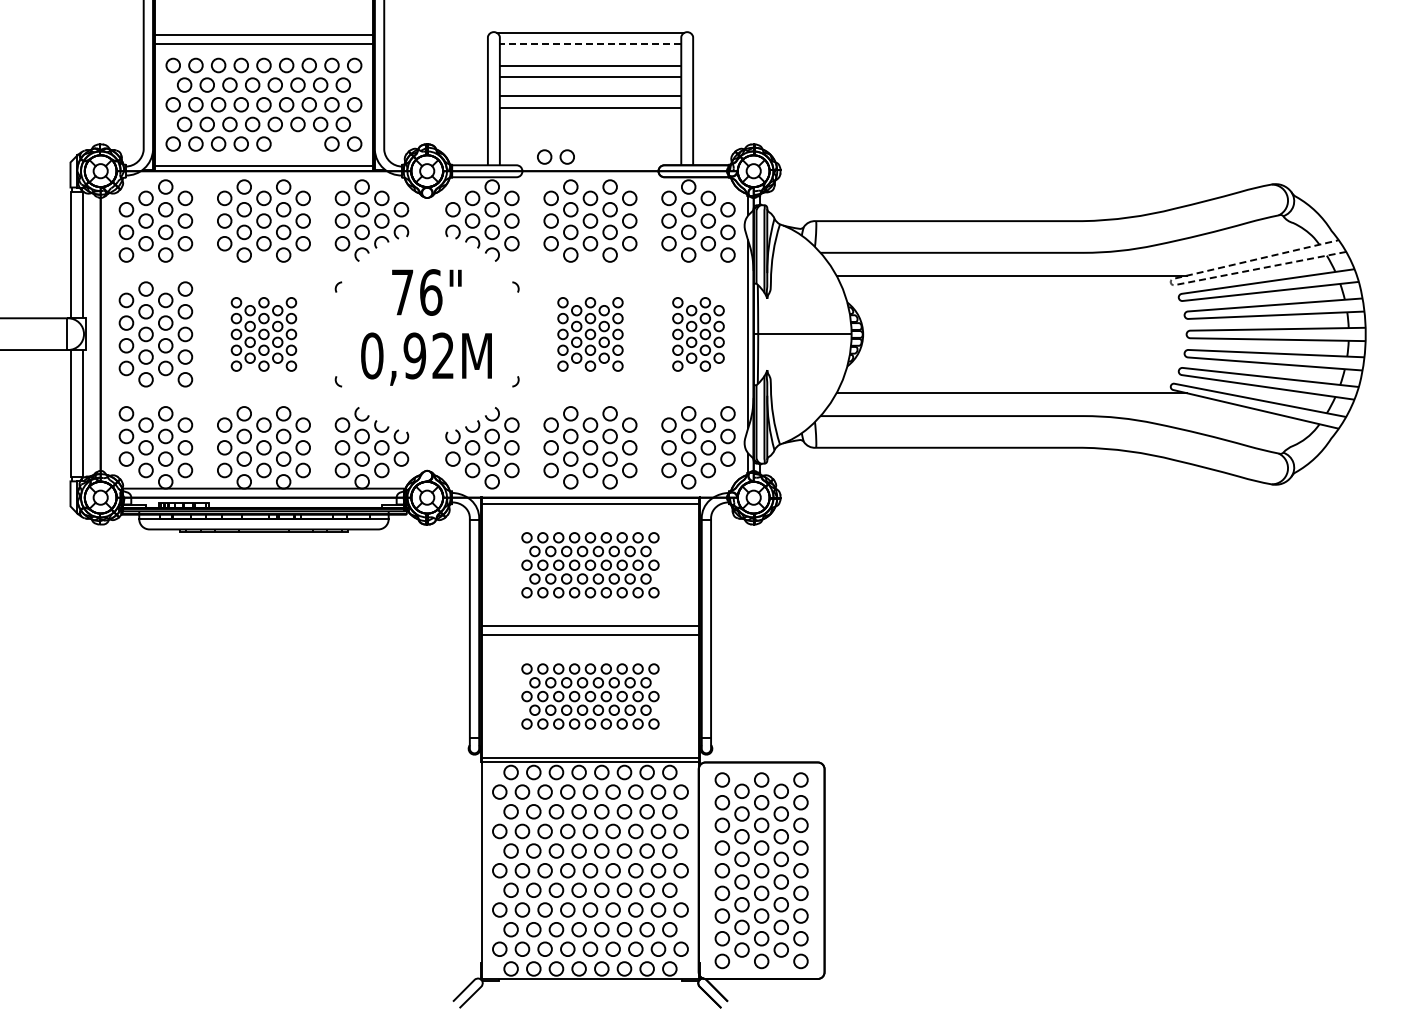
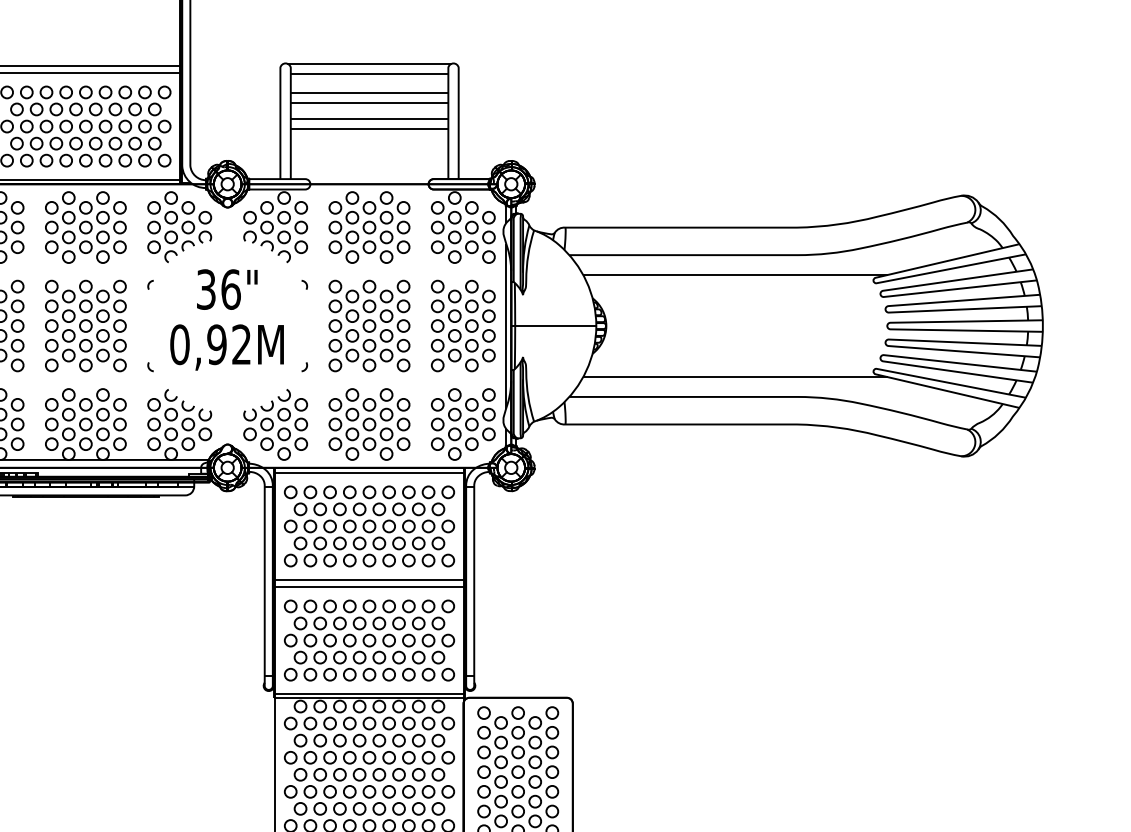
line: (590, 44) -> (369, 74), dashed -> solid
part: (555, 156) -> (115, 160), moved
line: (1171, 283) -> (874, 281), dashed -> solid
text: (402, 292) -> (206, 289), 76" -> 36"
part: (263, 334) -> (85, 326), size x1.43
part: (590, 334) -> (369, 326), size x1.43
part: (698, 334) -> (463, 326), size x1.43
part: (590, 565) -> (369, 526), size x1.43
part: (590, 696) -> (369, 640), size x1.43

